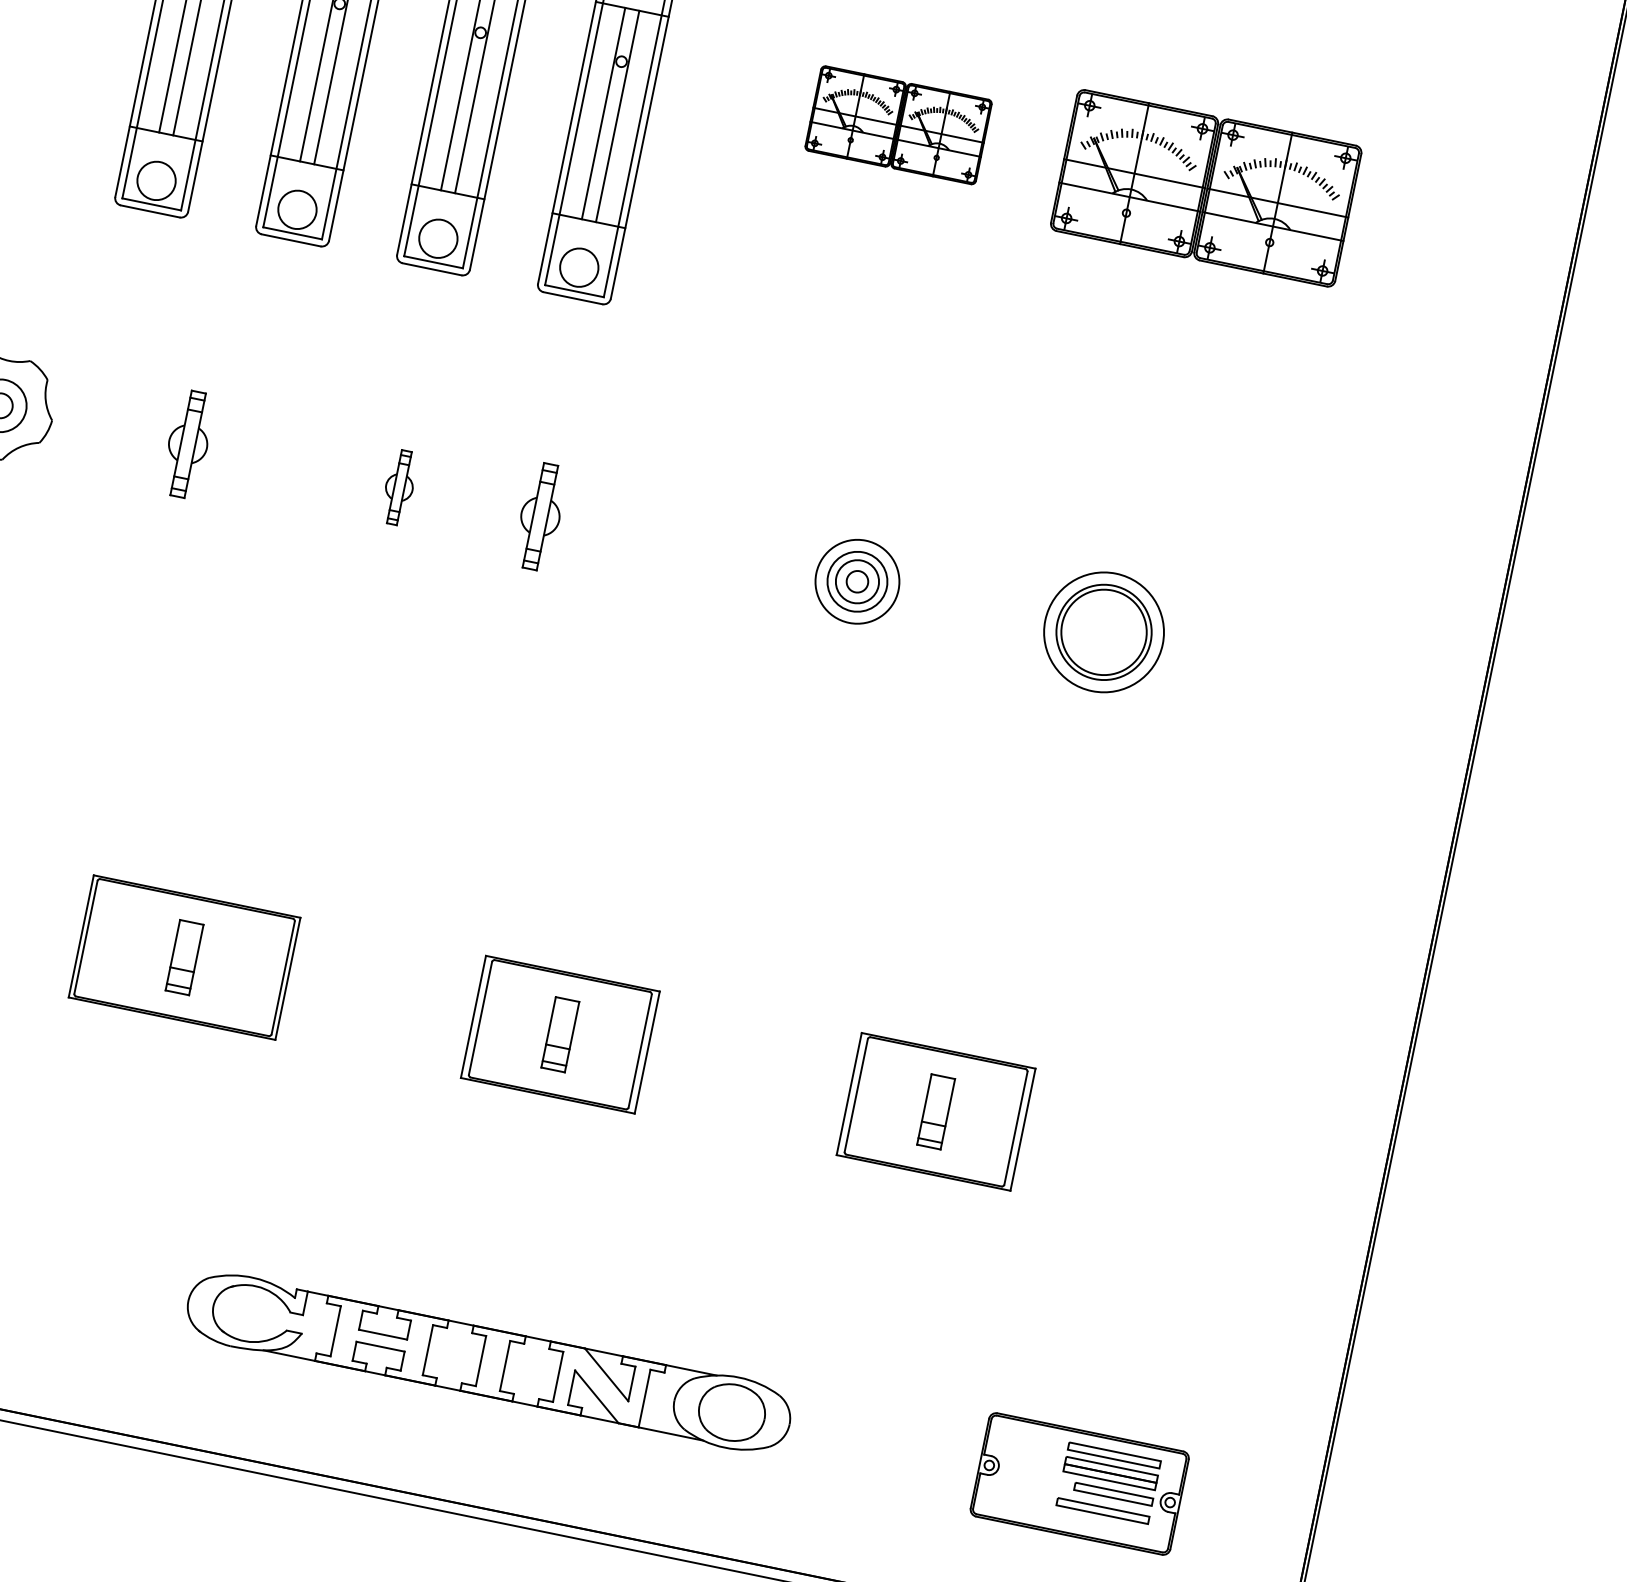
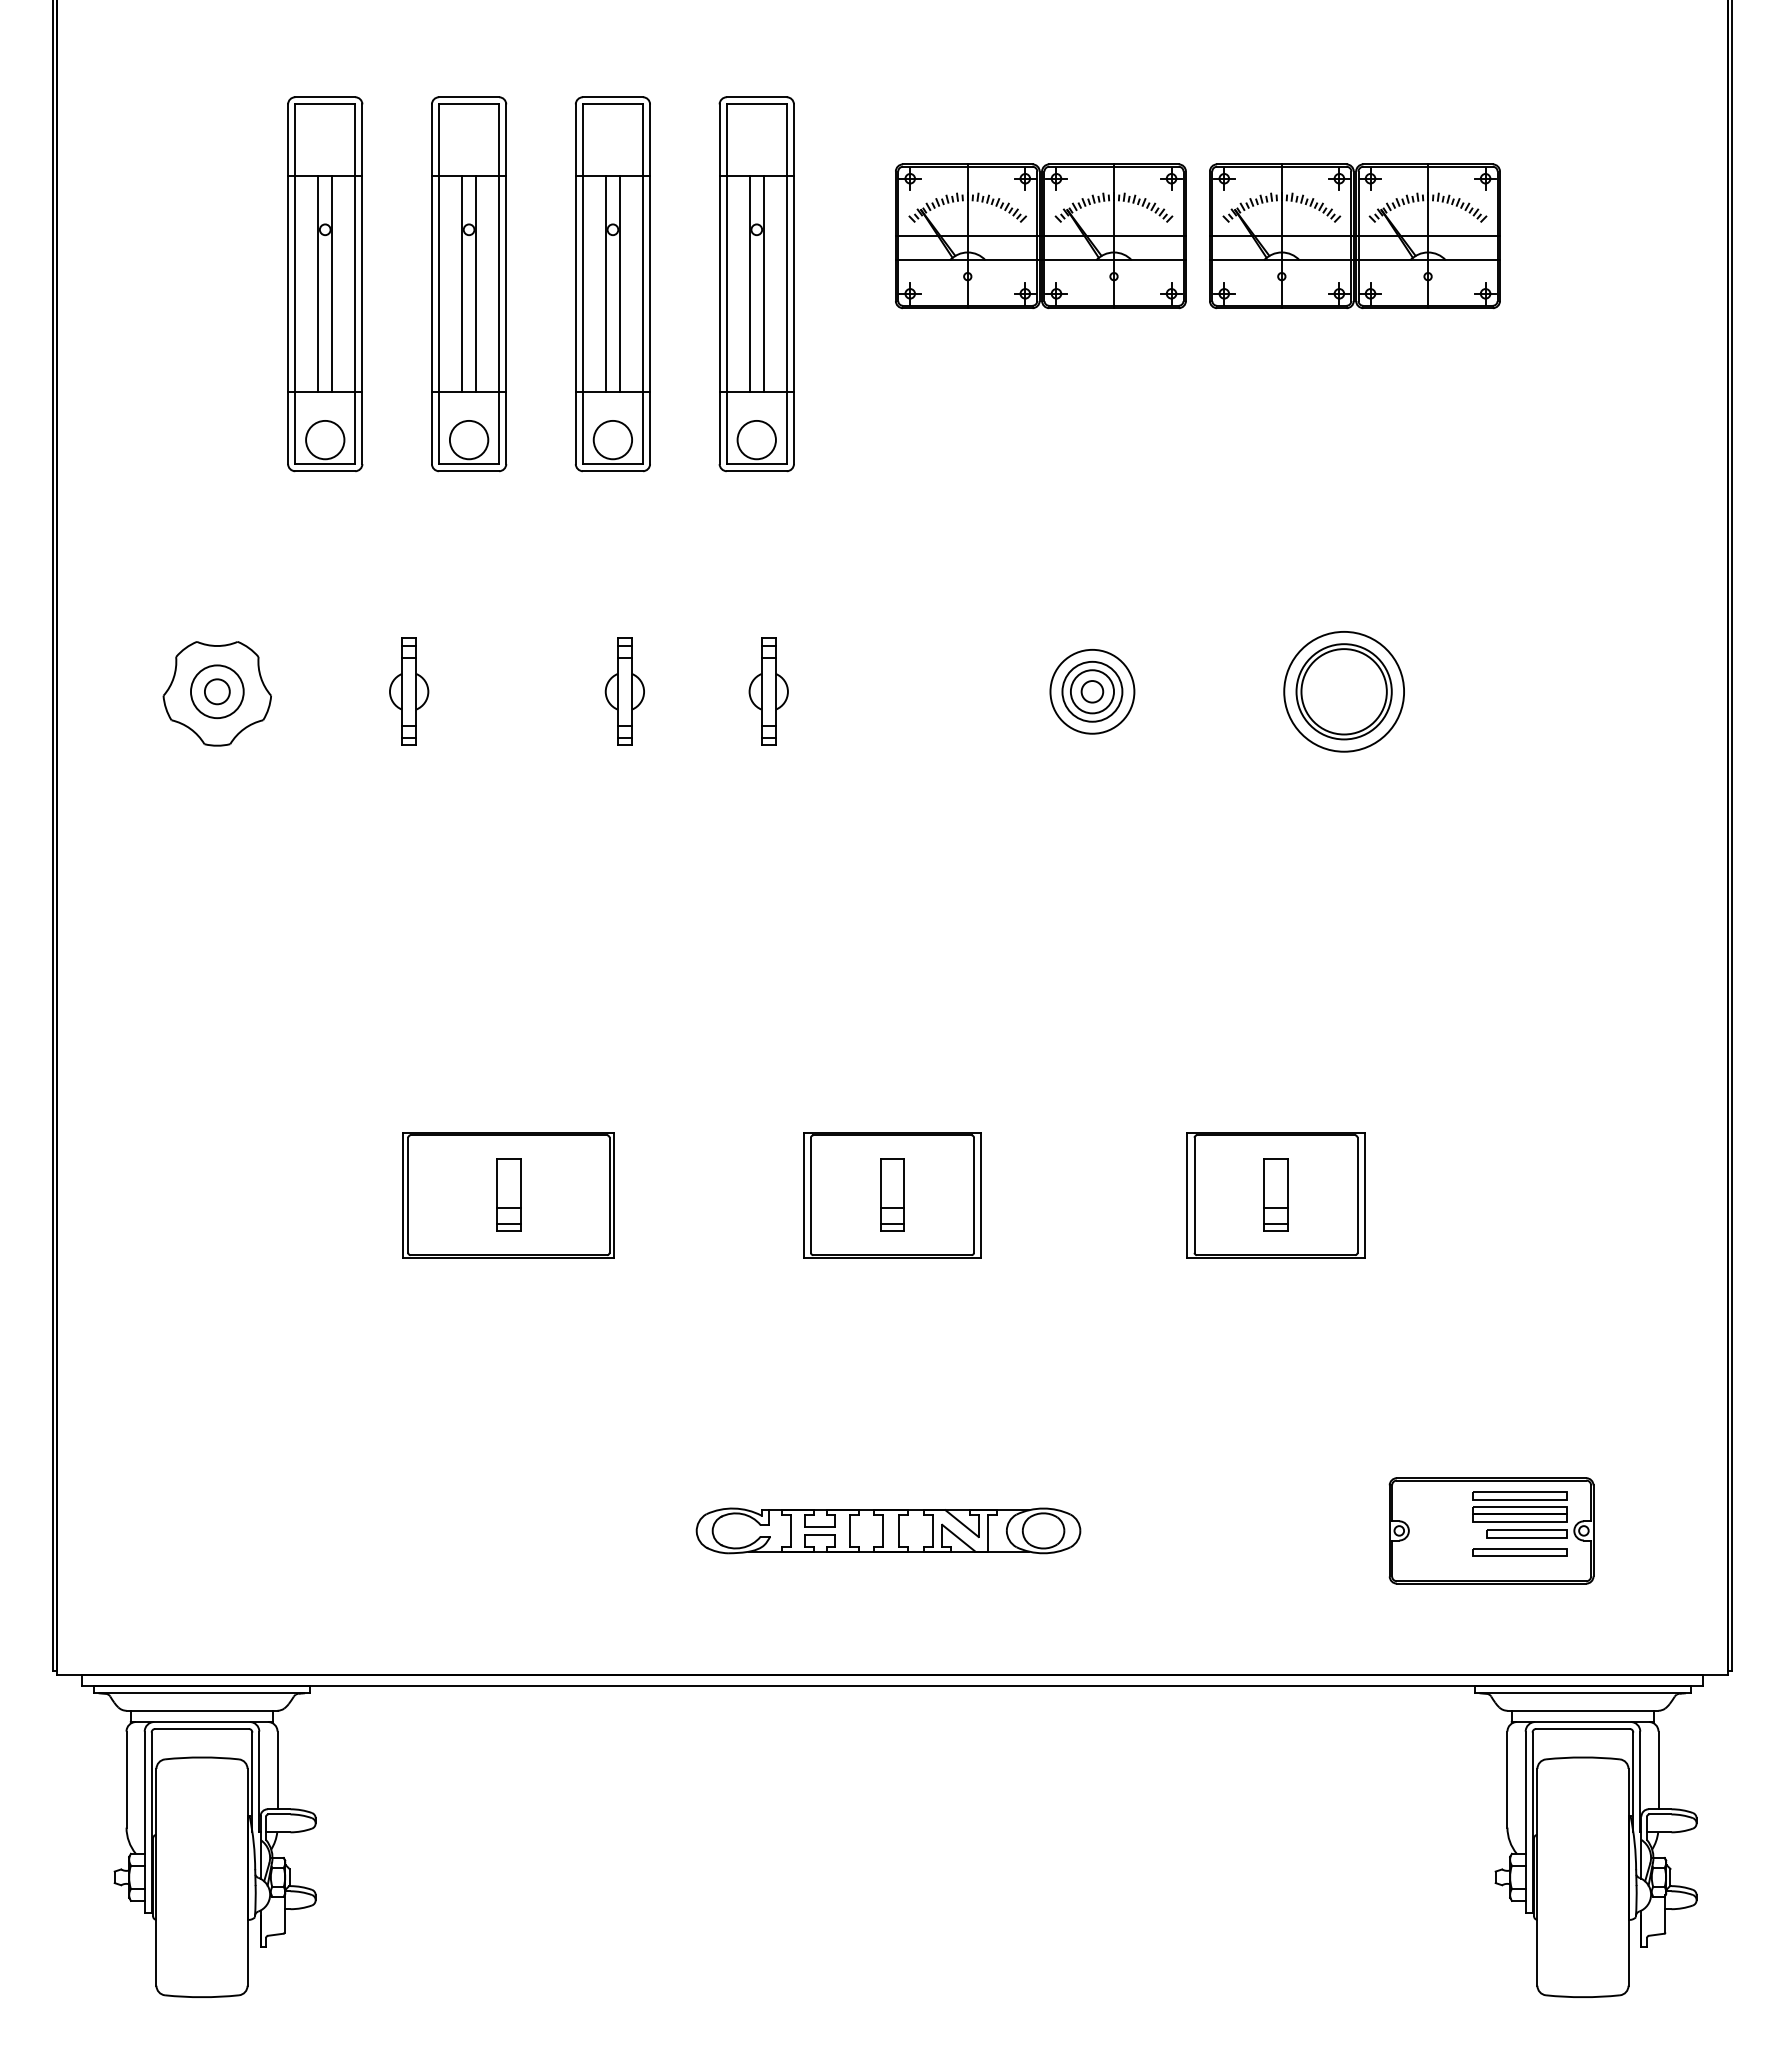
part: (898, 125) -> (1040, 236), size x1.67
part: (399, 487) -> (624, 691), size x1.43
part: (489, 1362) -> (888, 1530), size x0.62

